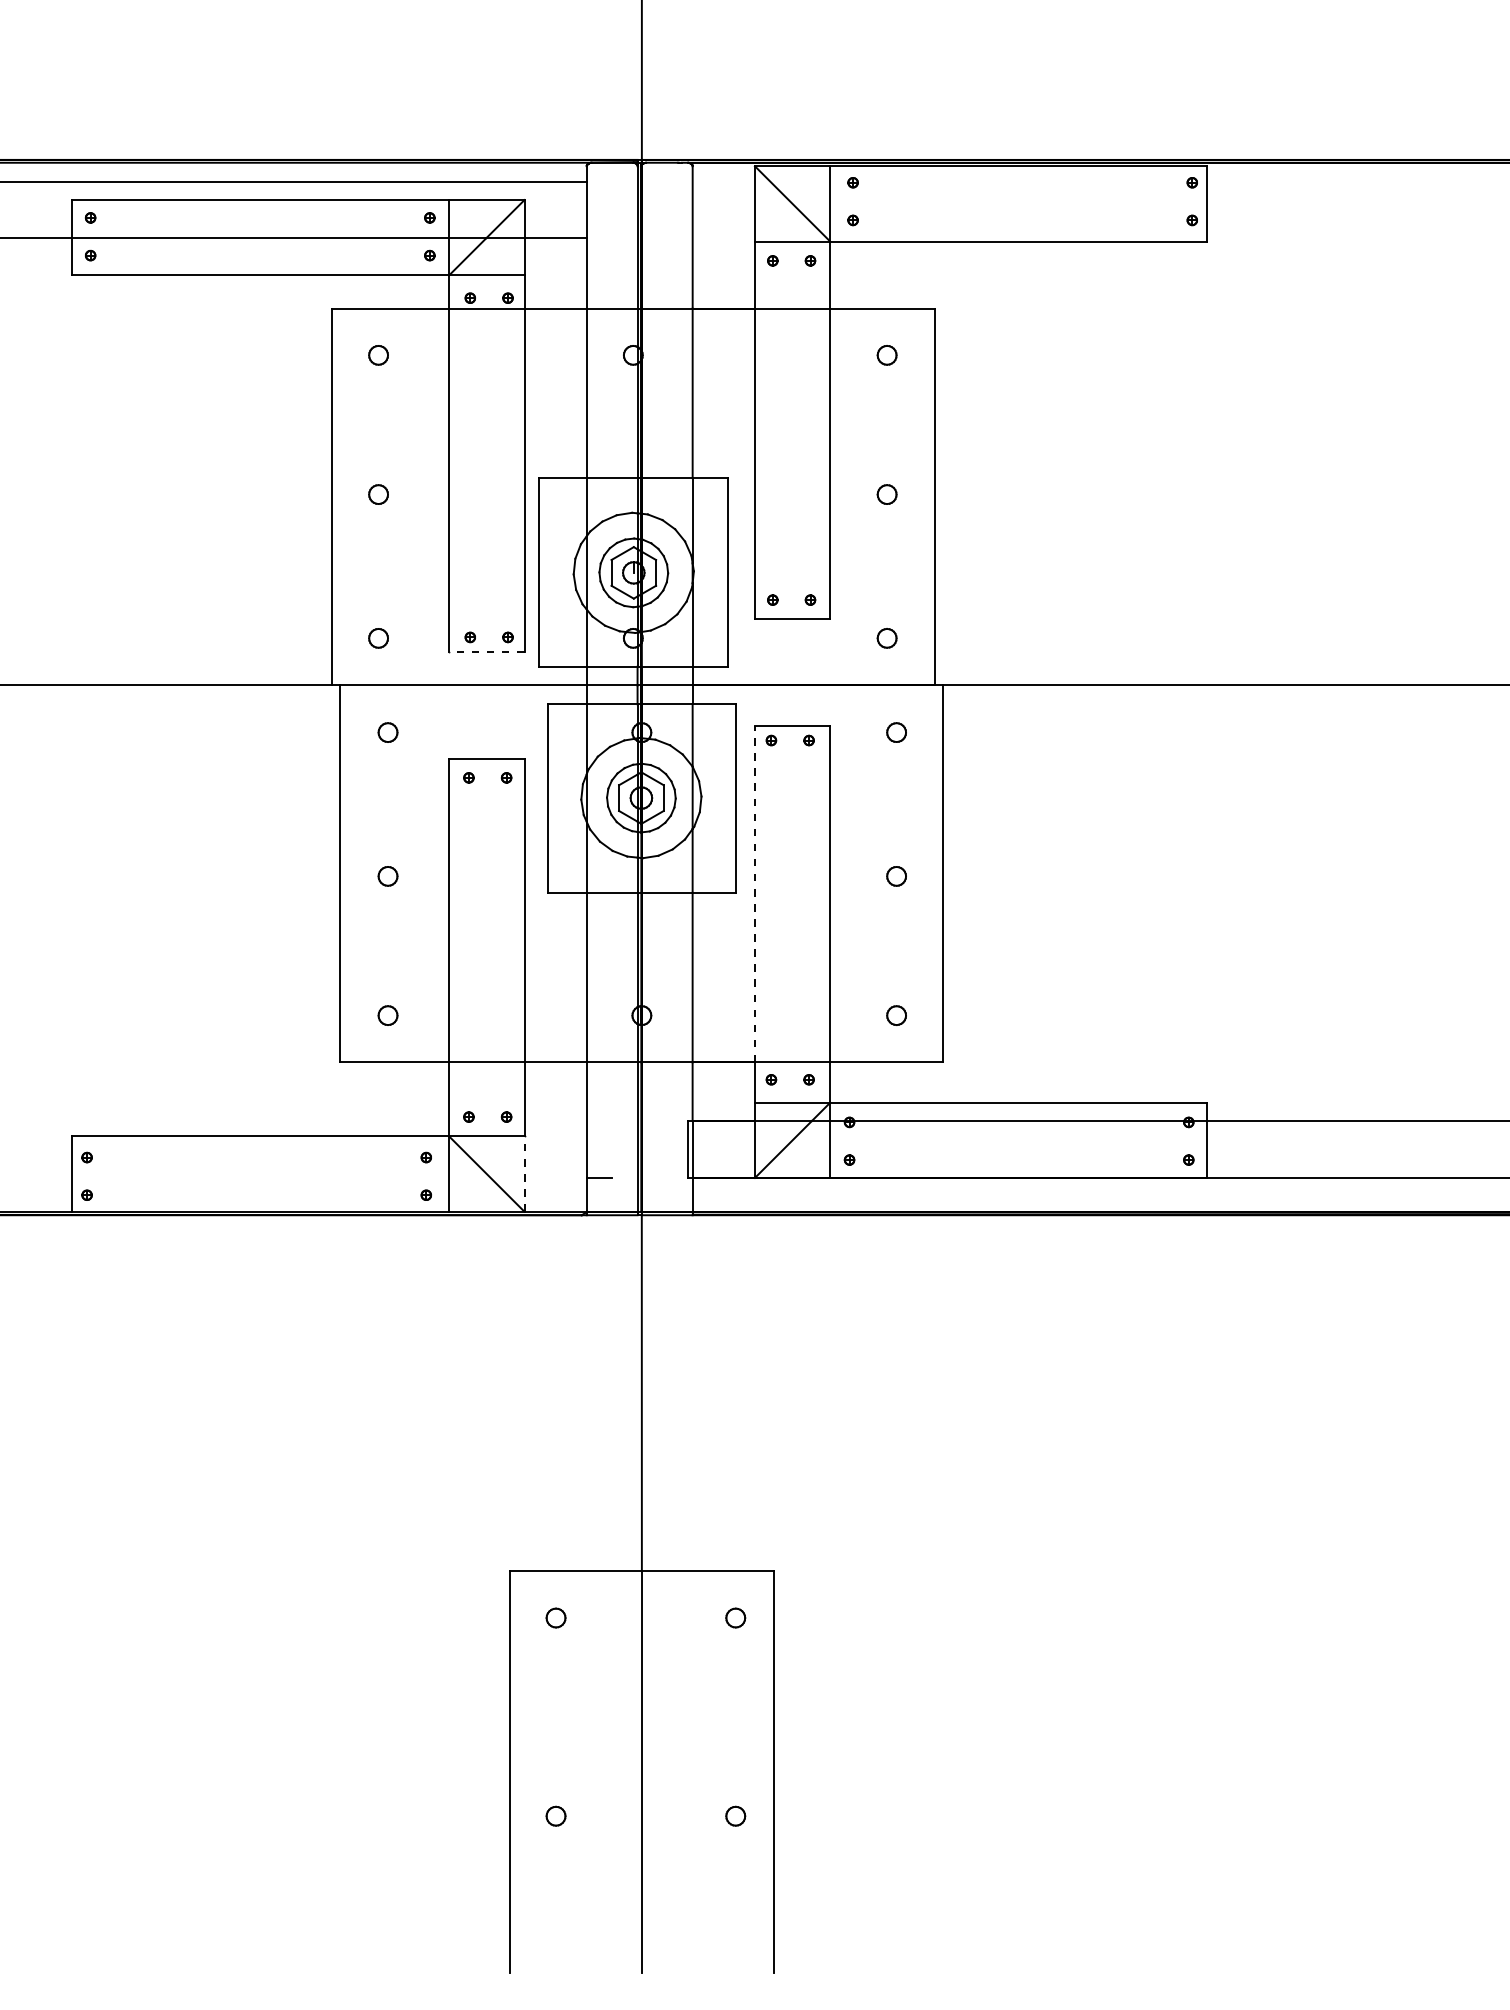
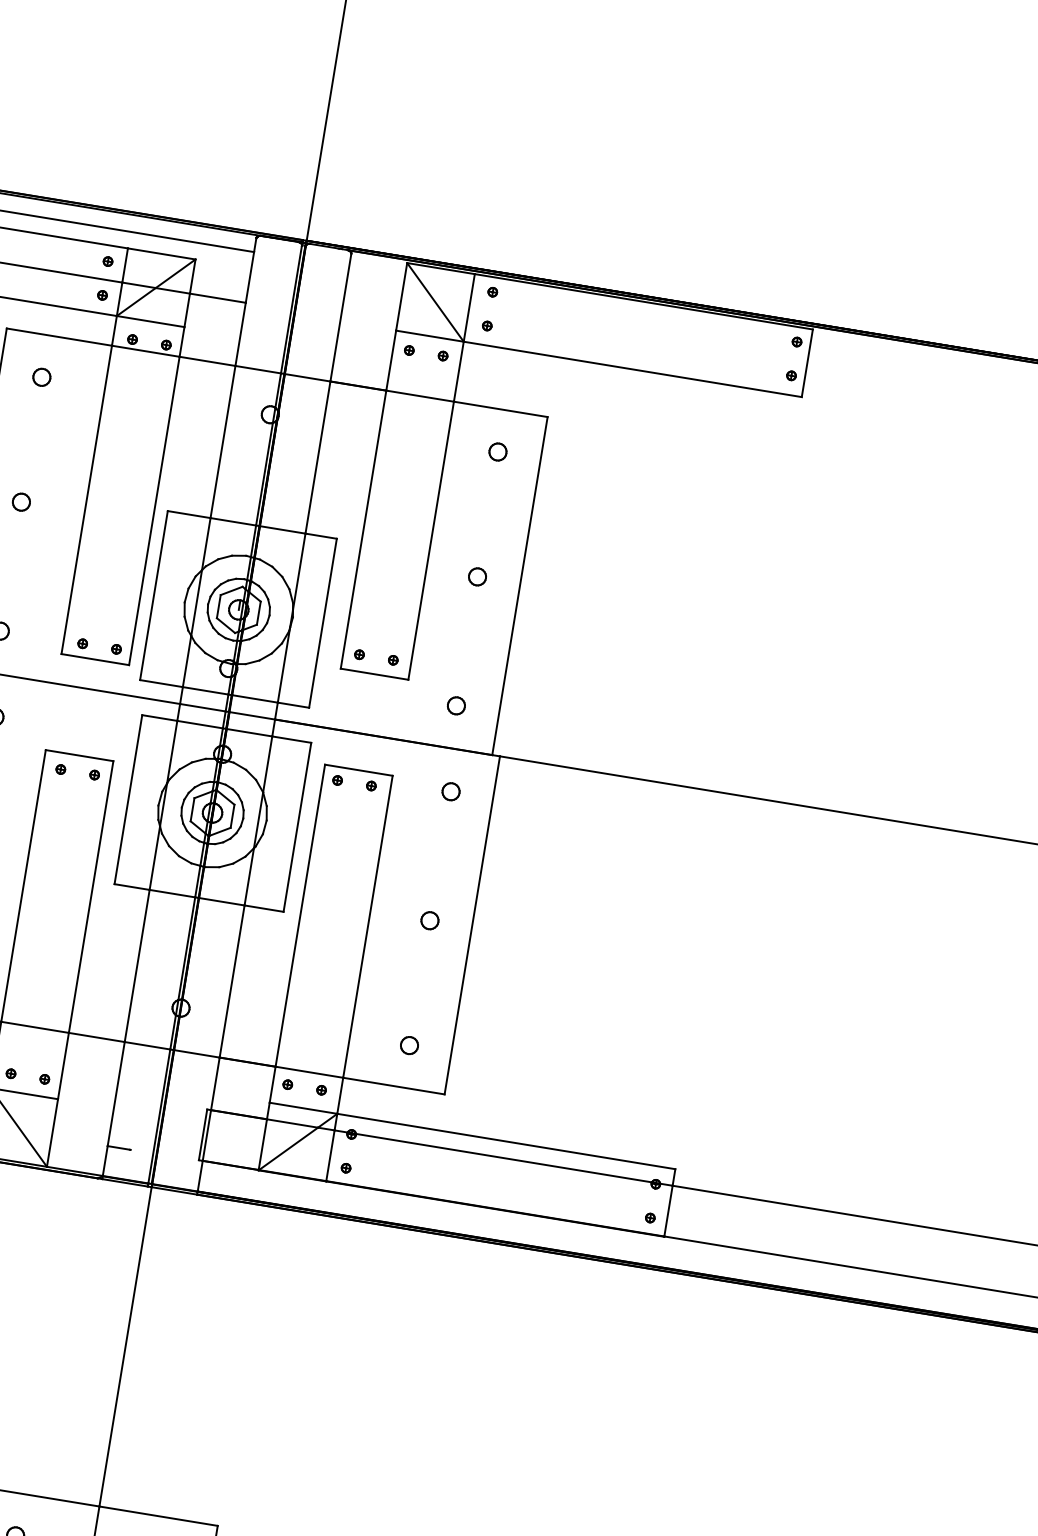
line: (486, 652) -> (95, 659), dashed -> solid
line: (754, 893) -> (299, 915), dashed -> solid
line: (524, 1174) -> (52, 1133), dashed -> solid

